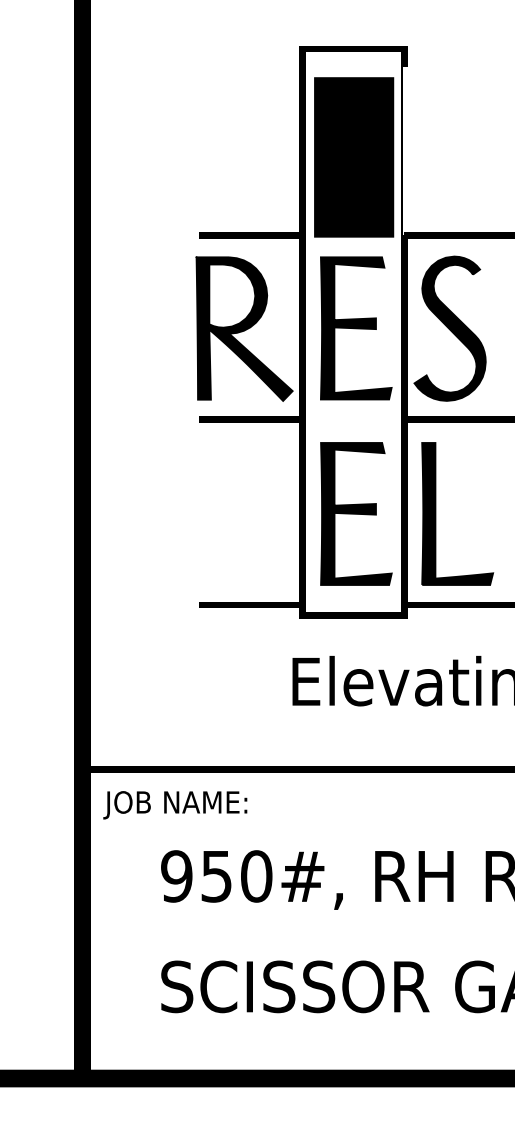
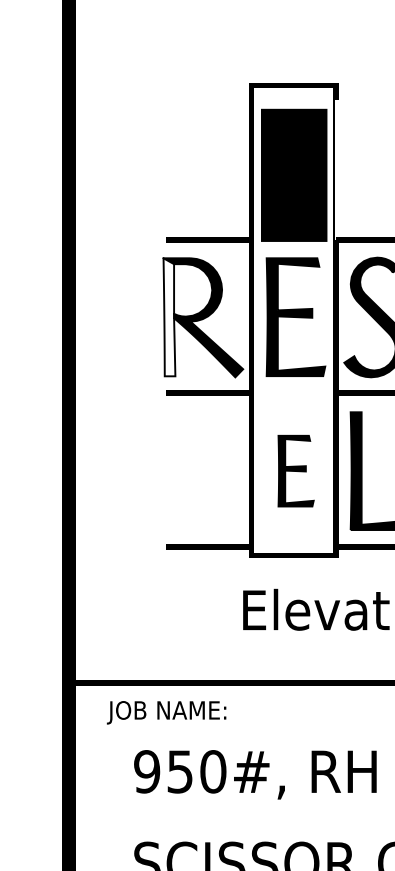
fill: (203, 328) -> (169, 317), removed
part: (356, 513) -> (296, 470), size x0.6
text: (175, 805) -> (166, 712), moved

